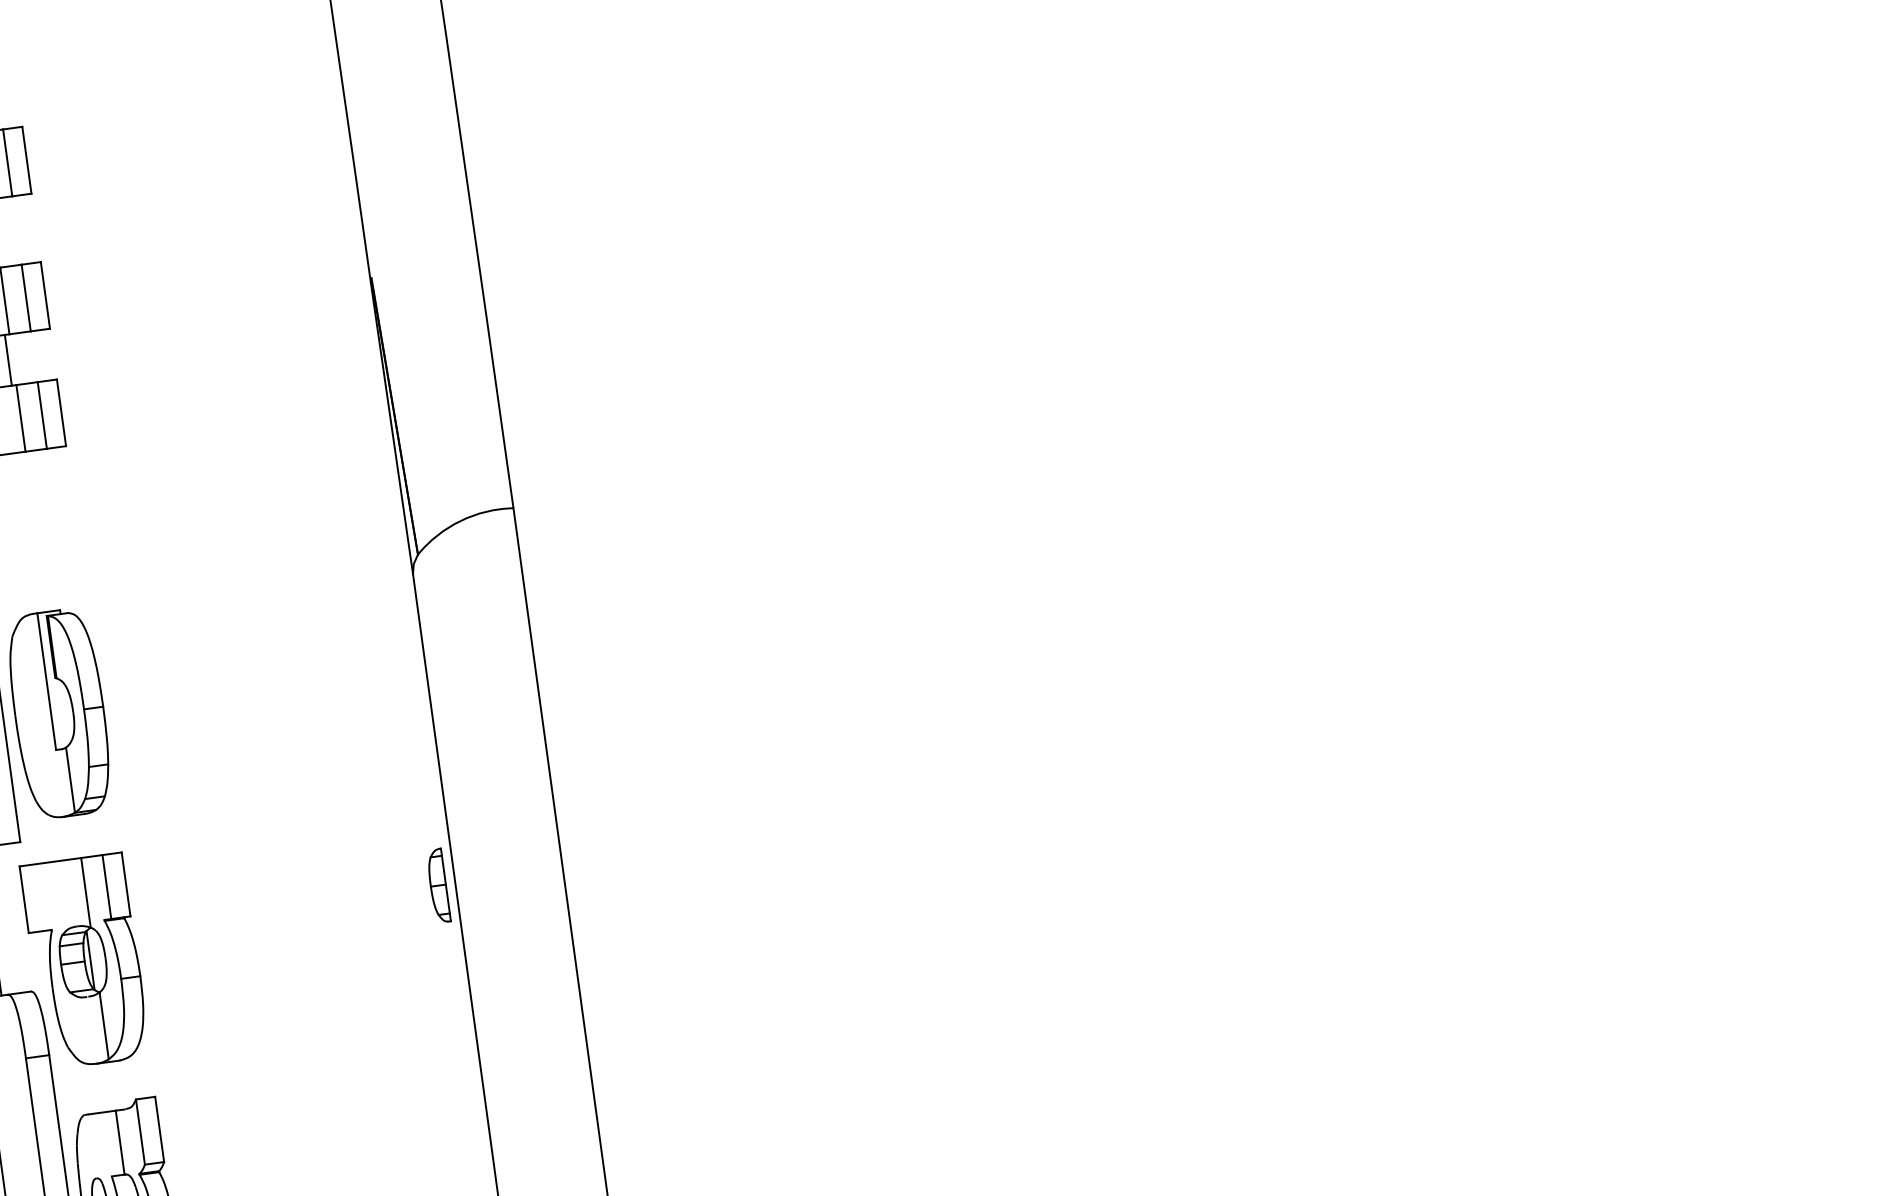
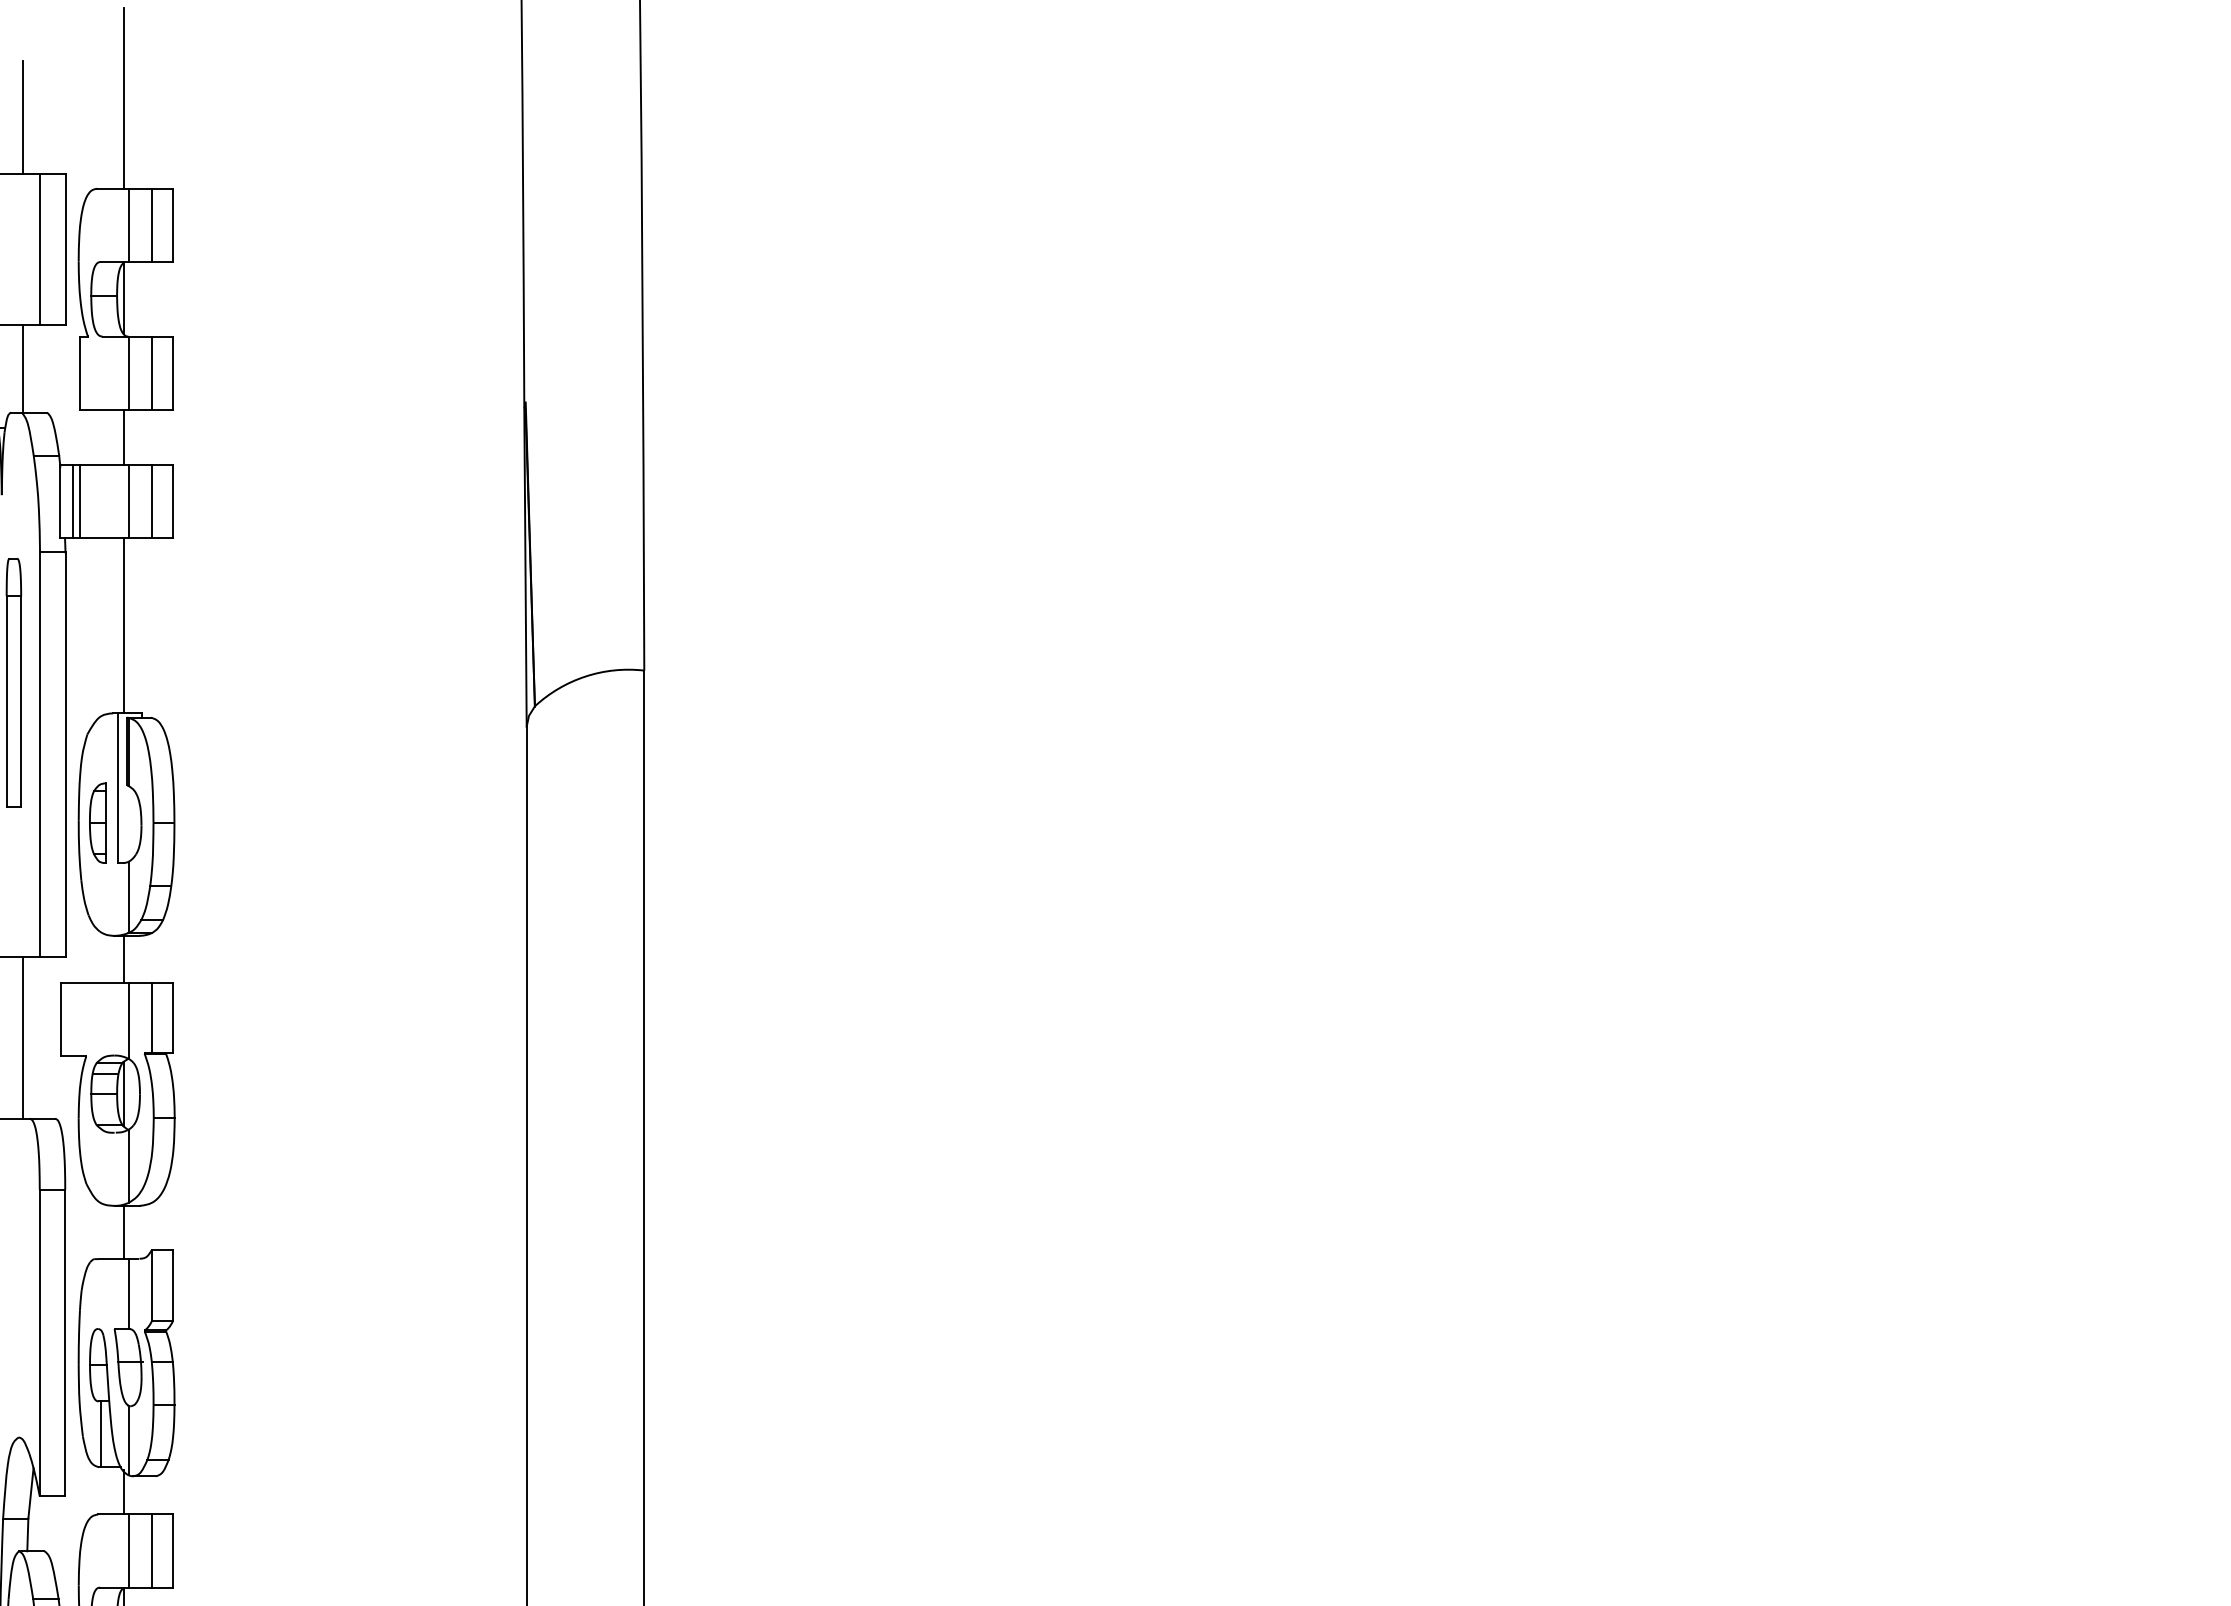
line: (31, 532) -> (123, 625), added
line: (73, 836) -> (123, 958), added
part: (437, 885) -> (97, 822), moved
line: (107, 1086) -> (123, 1232), added

